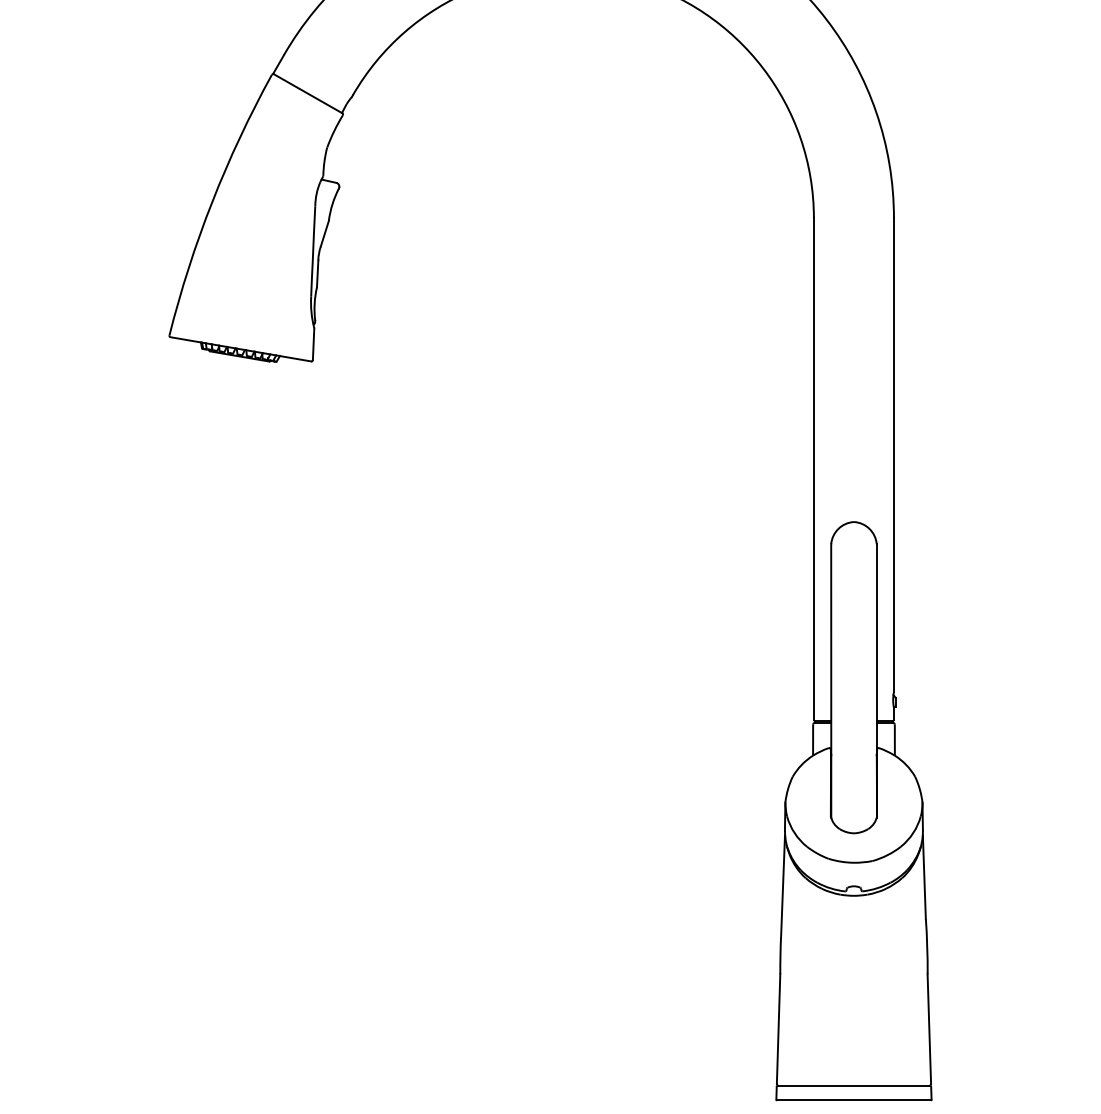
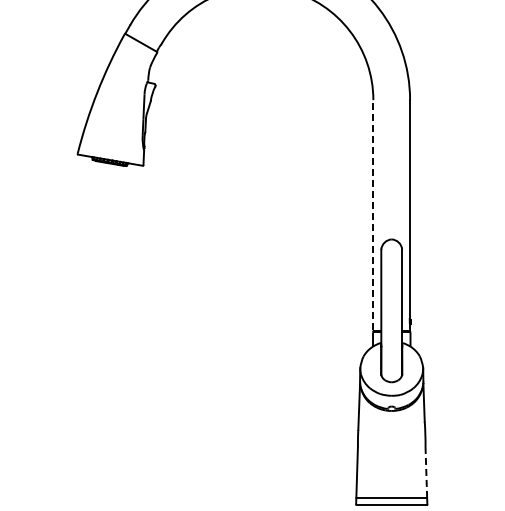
line: (814, 467) -> (373, 214), solid -> dashed
line: (929, 1029) -> (426, 472), solid -> dashed

